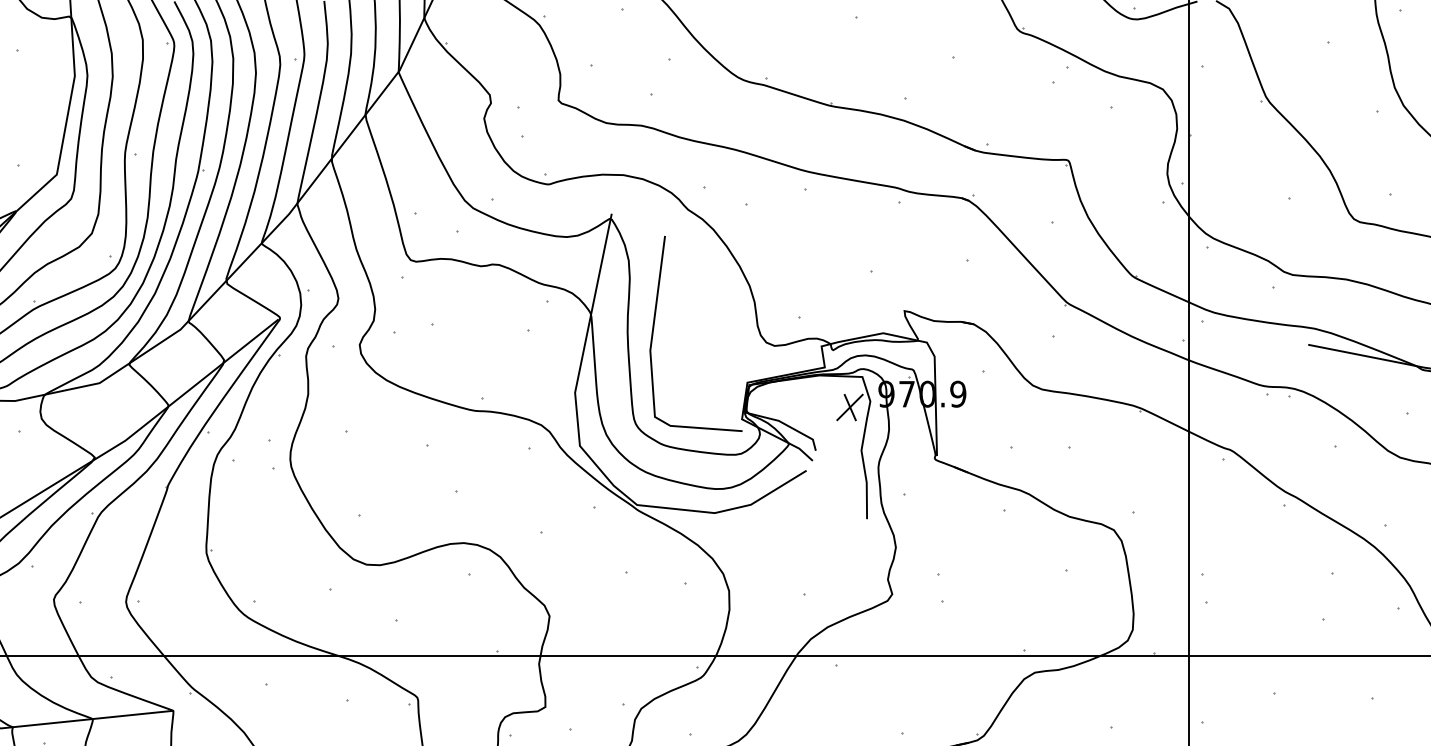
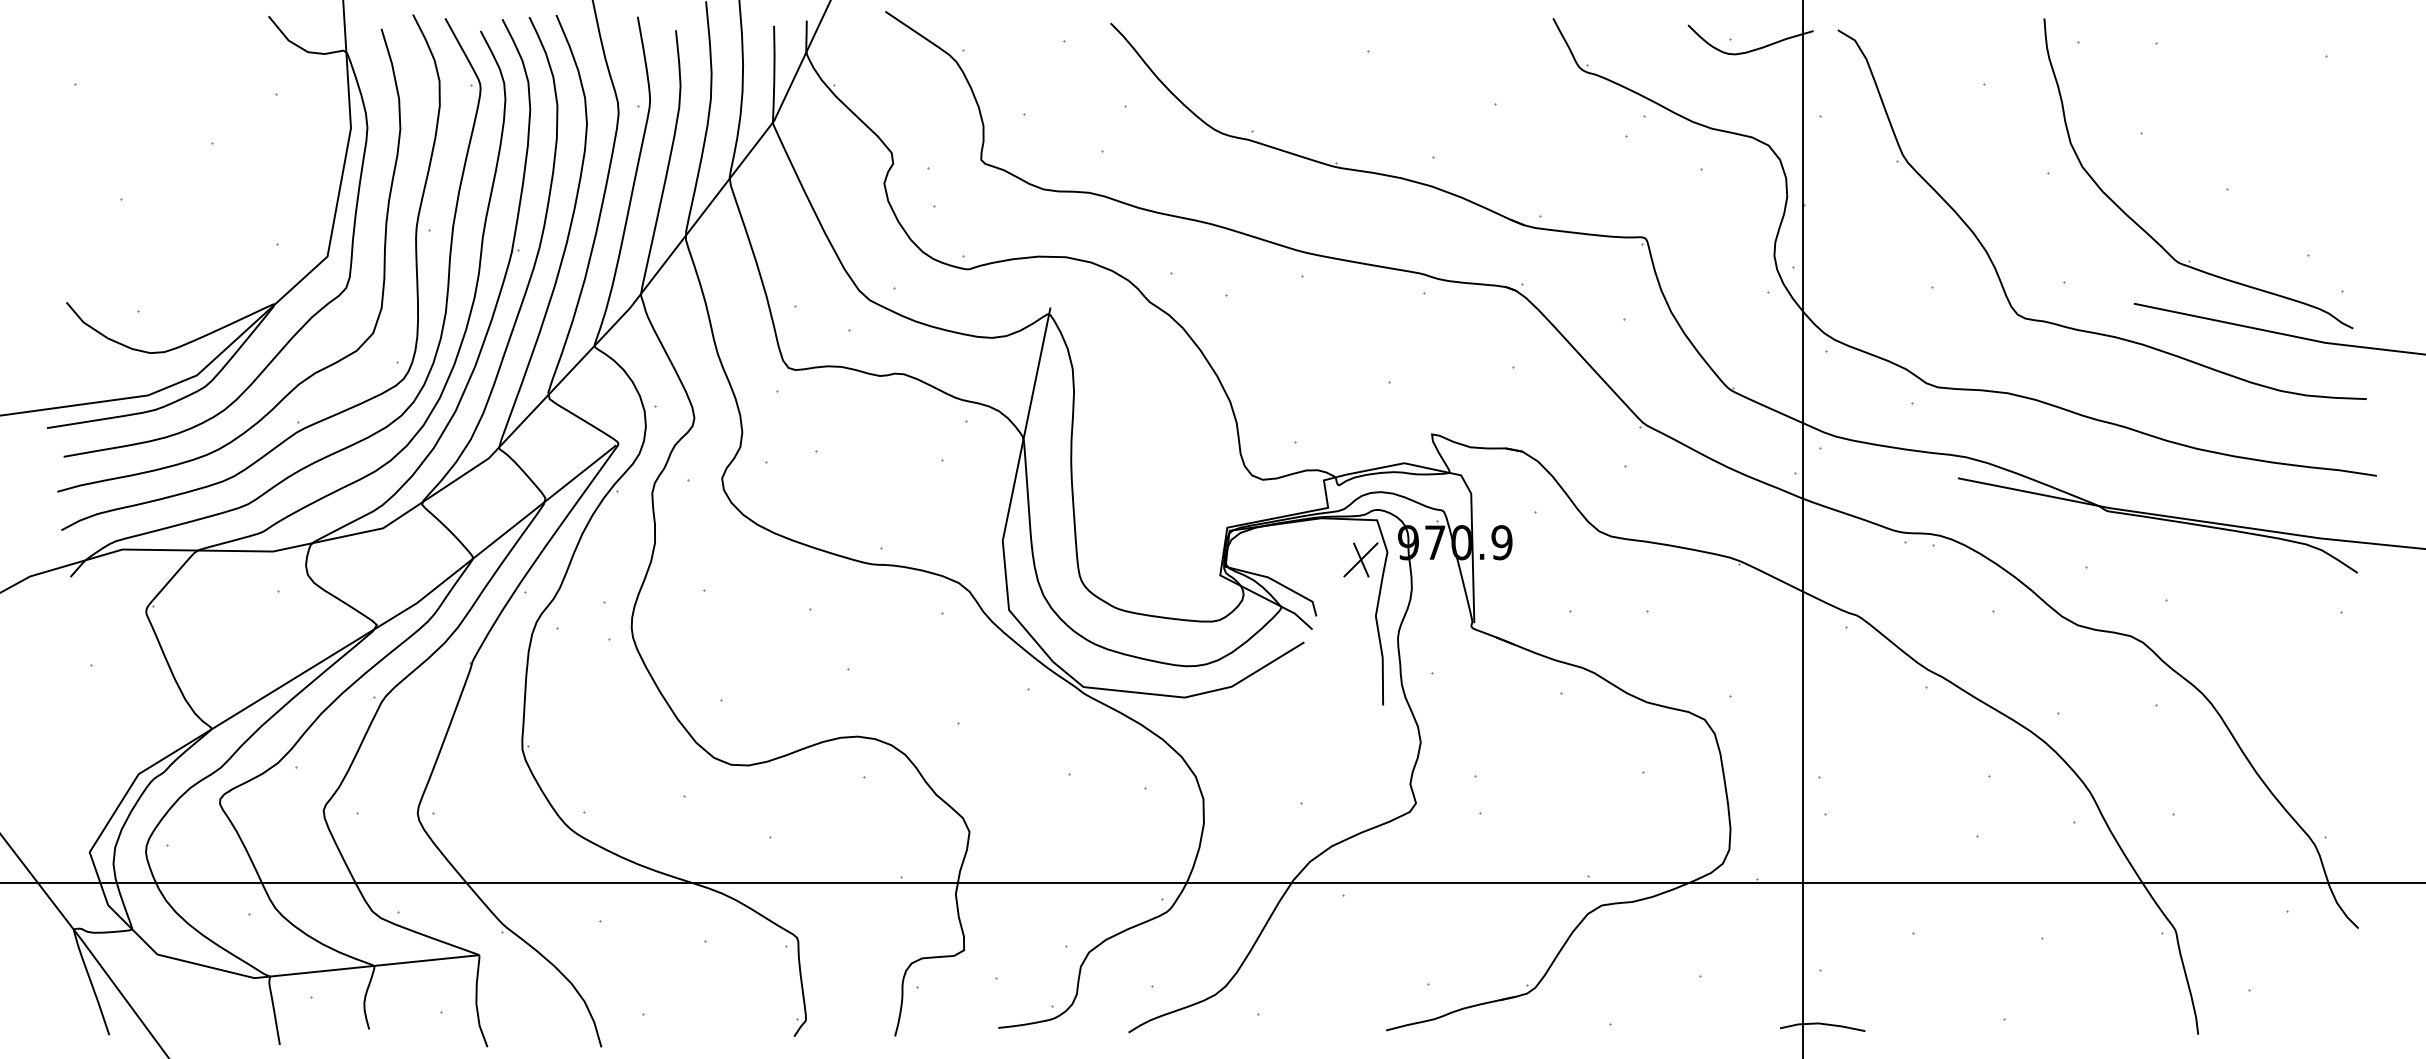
line: (653, 330) -> (1105, 459), removed

